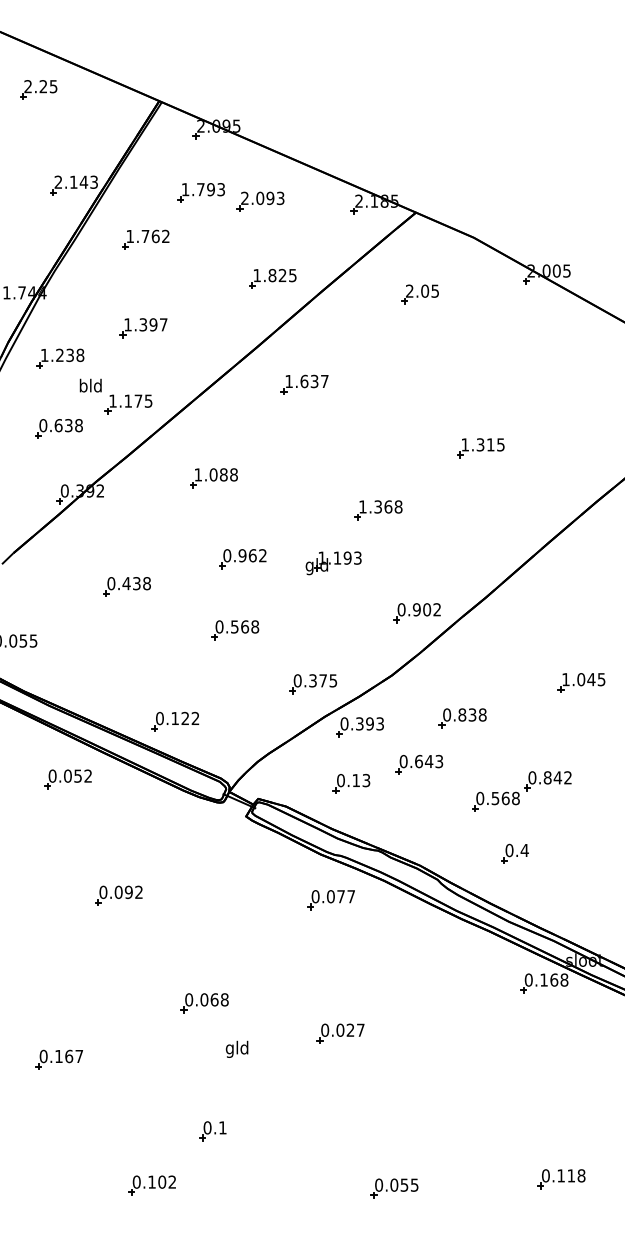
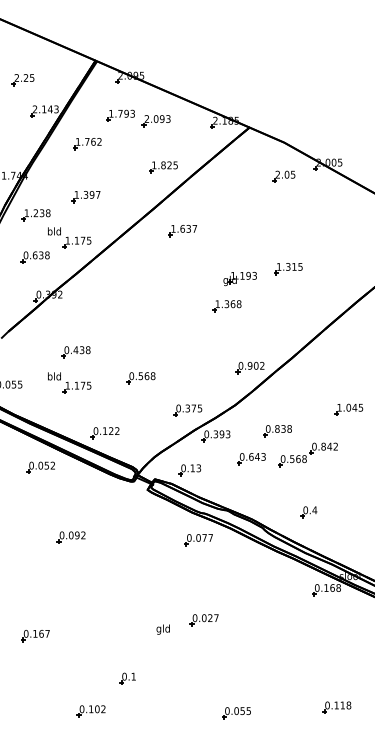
part: (37, 90) -> (22, 80), moved
part: (419, 294) -> (283, 176), moved
part: (212, 479) -> (127, 287), removed
part: (242, 559) -> (145, 335), removed
part: (332, 564) -> (239, 279), moved
part: (115, 637) -> (69, 382), added
part: (350, 784) -> (189, 470), moved
part: (520, 790) -> (307, 454), moved
part: (204, 1004) -> (122, 602), removed
text: (235, 1049) -> (162, 629), moved

